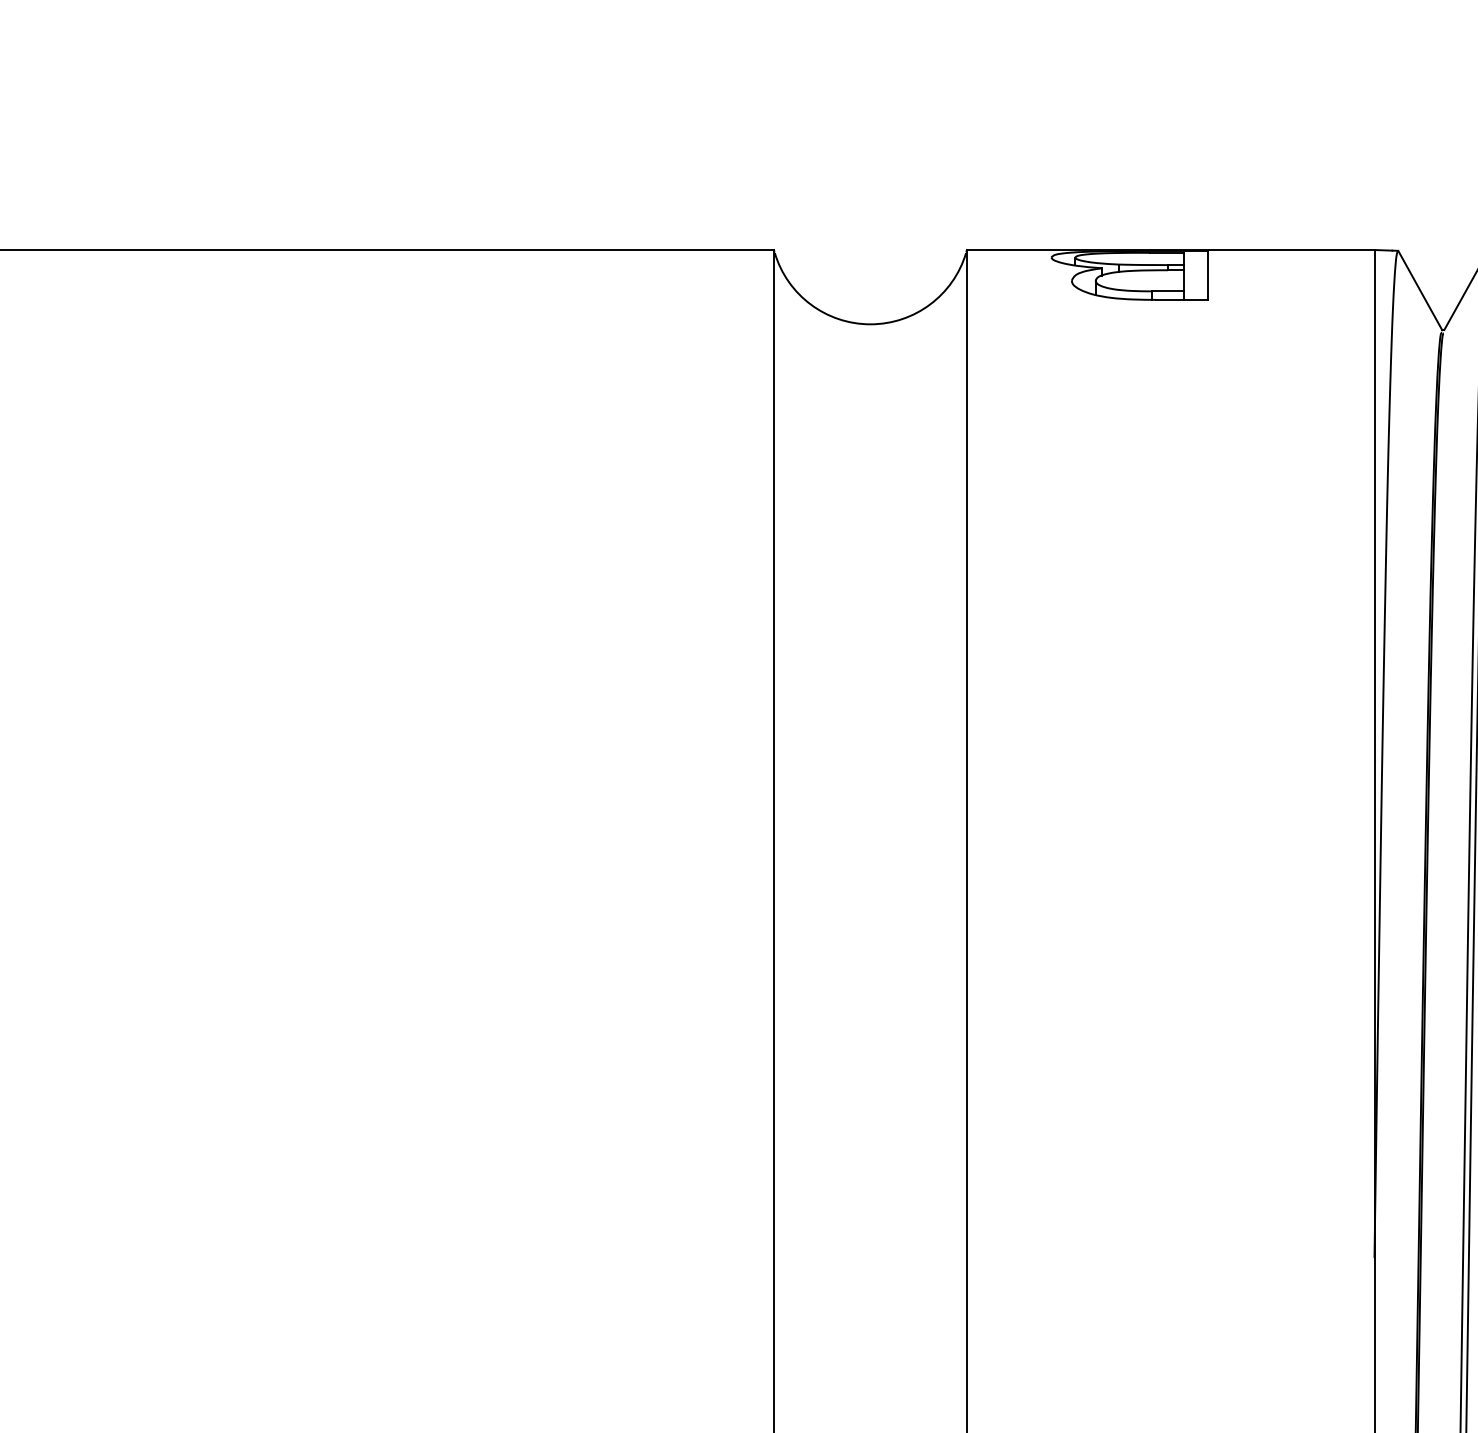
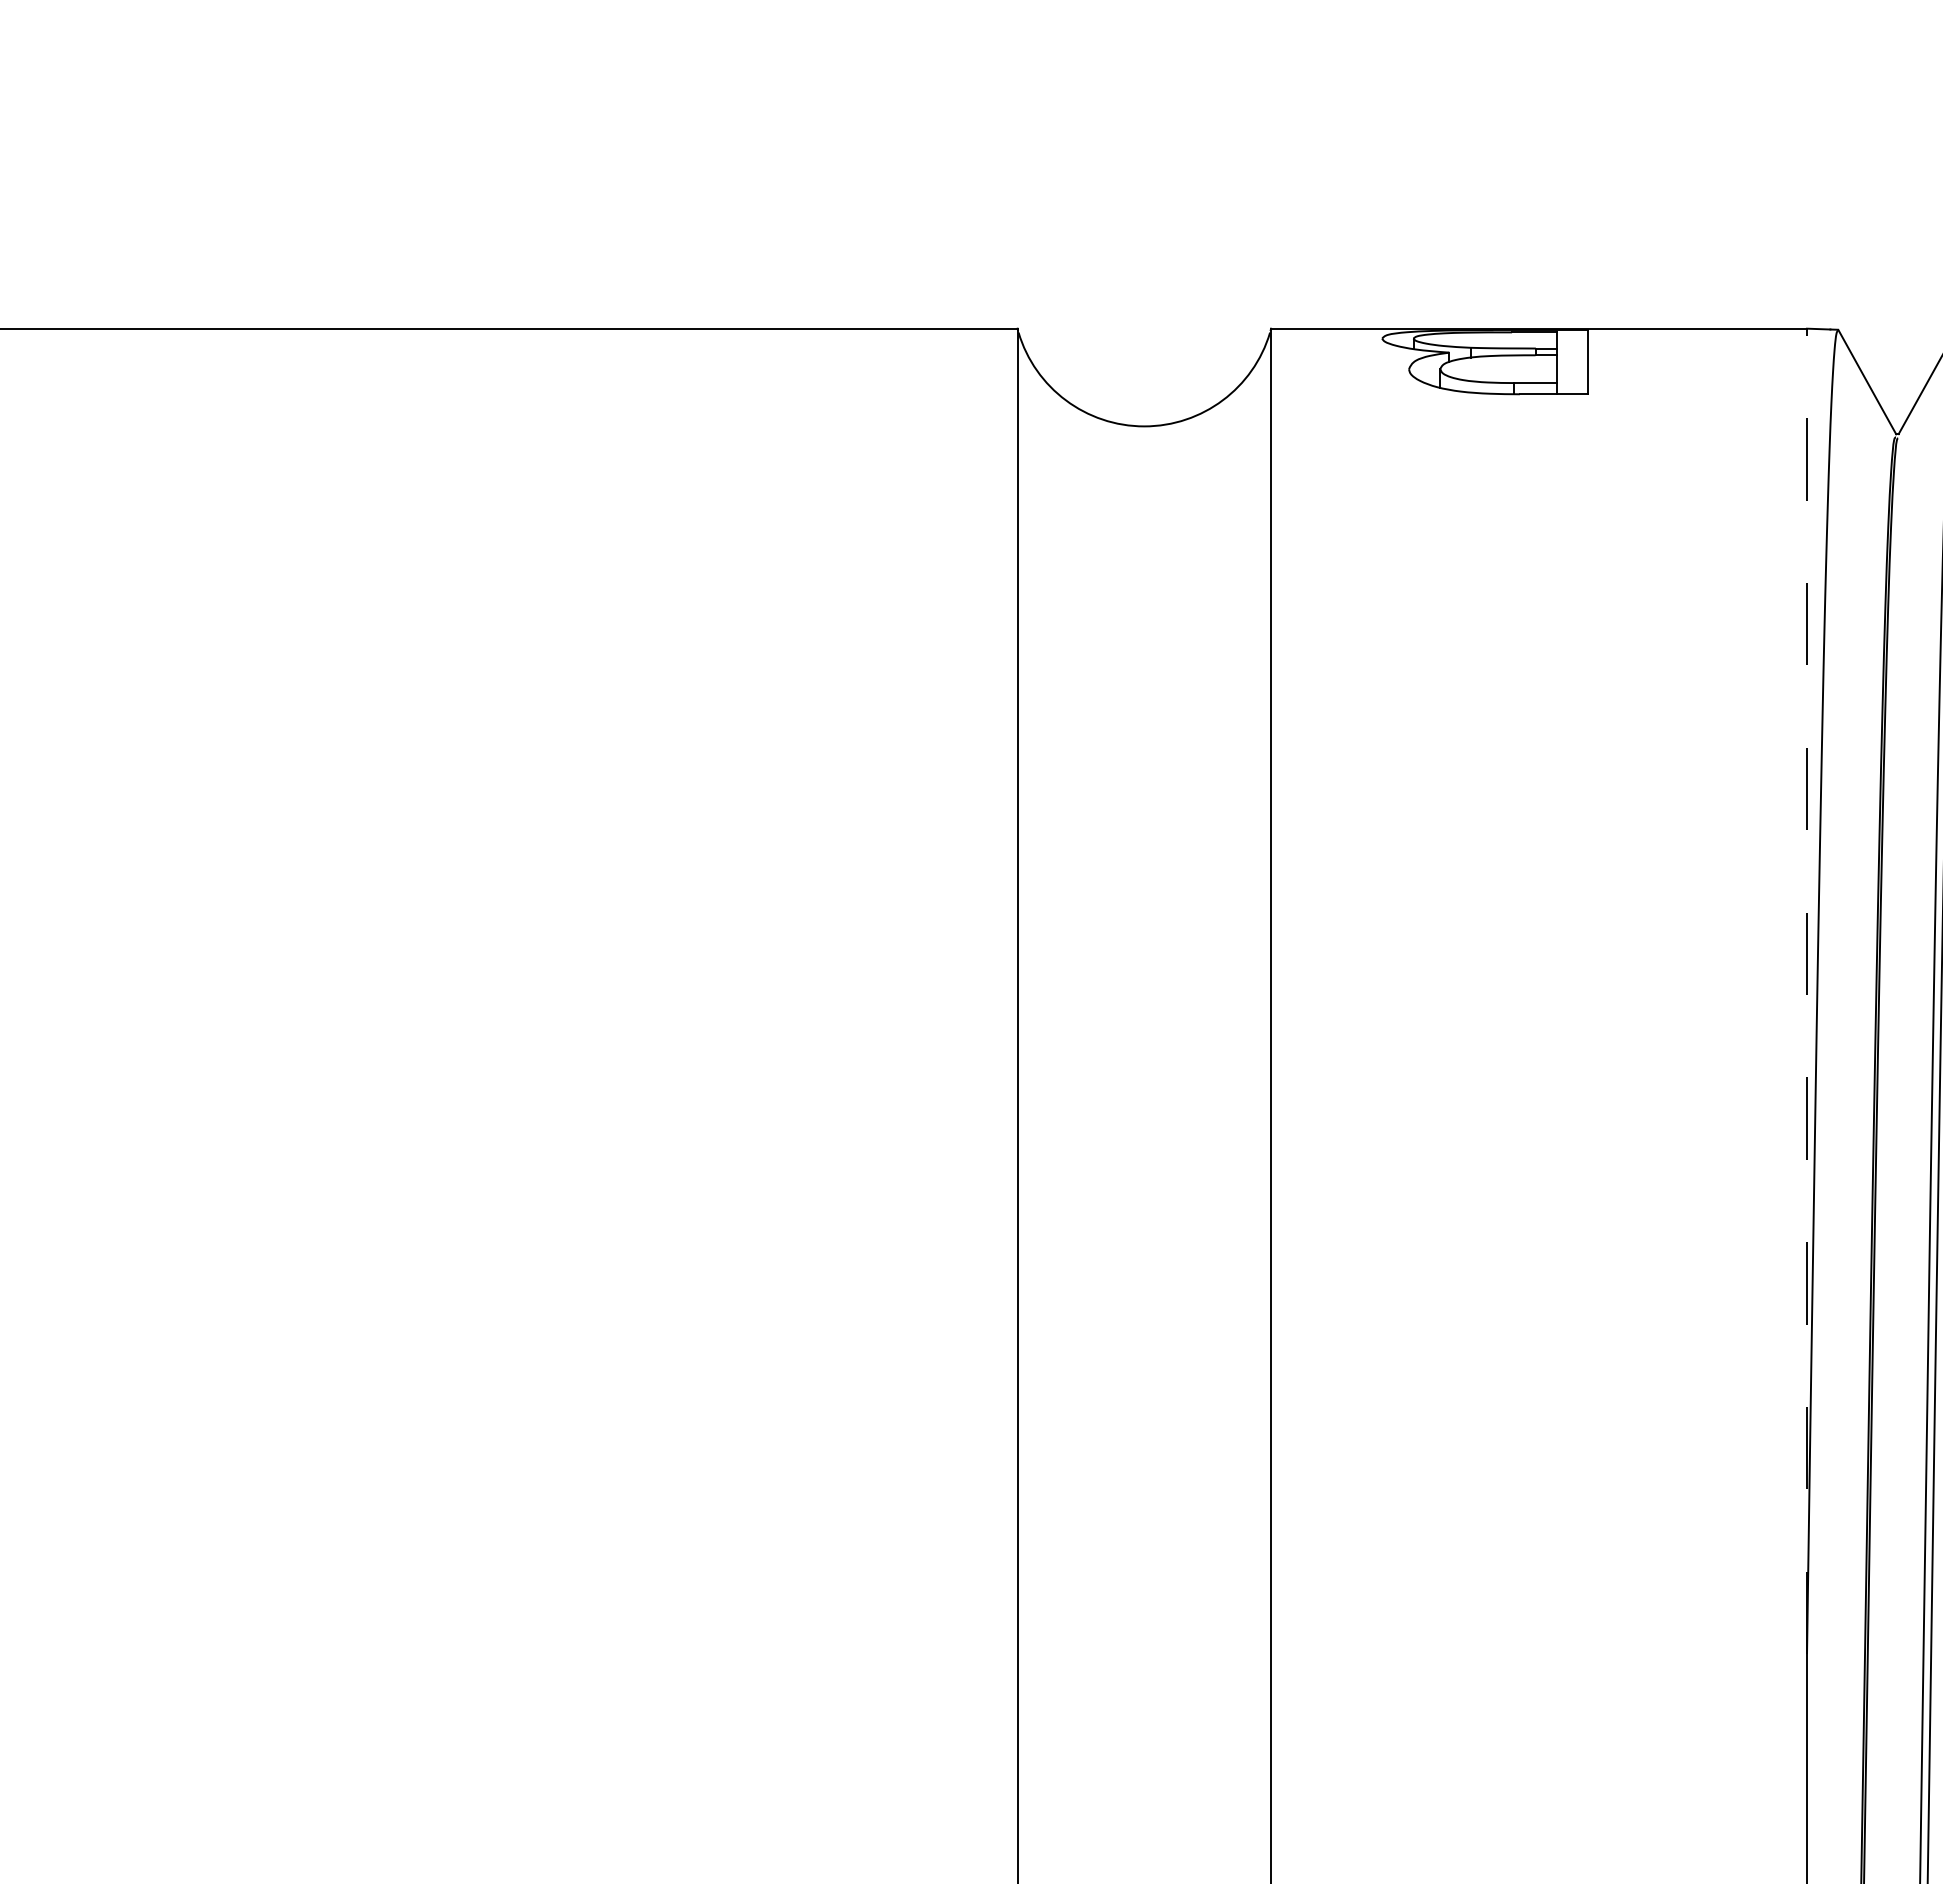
line: (1374, 754) -> (1807, 991), solid -> dashed

